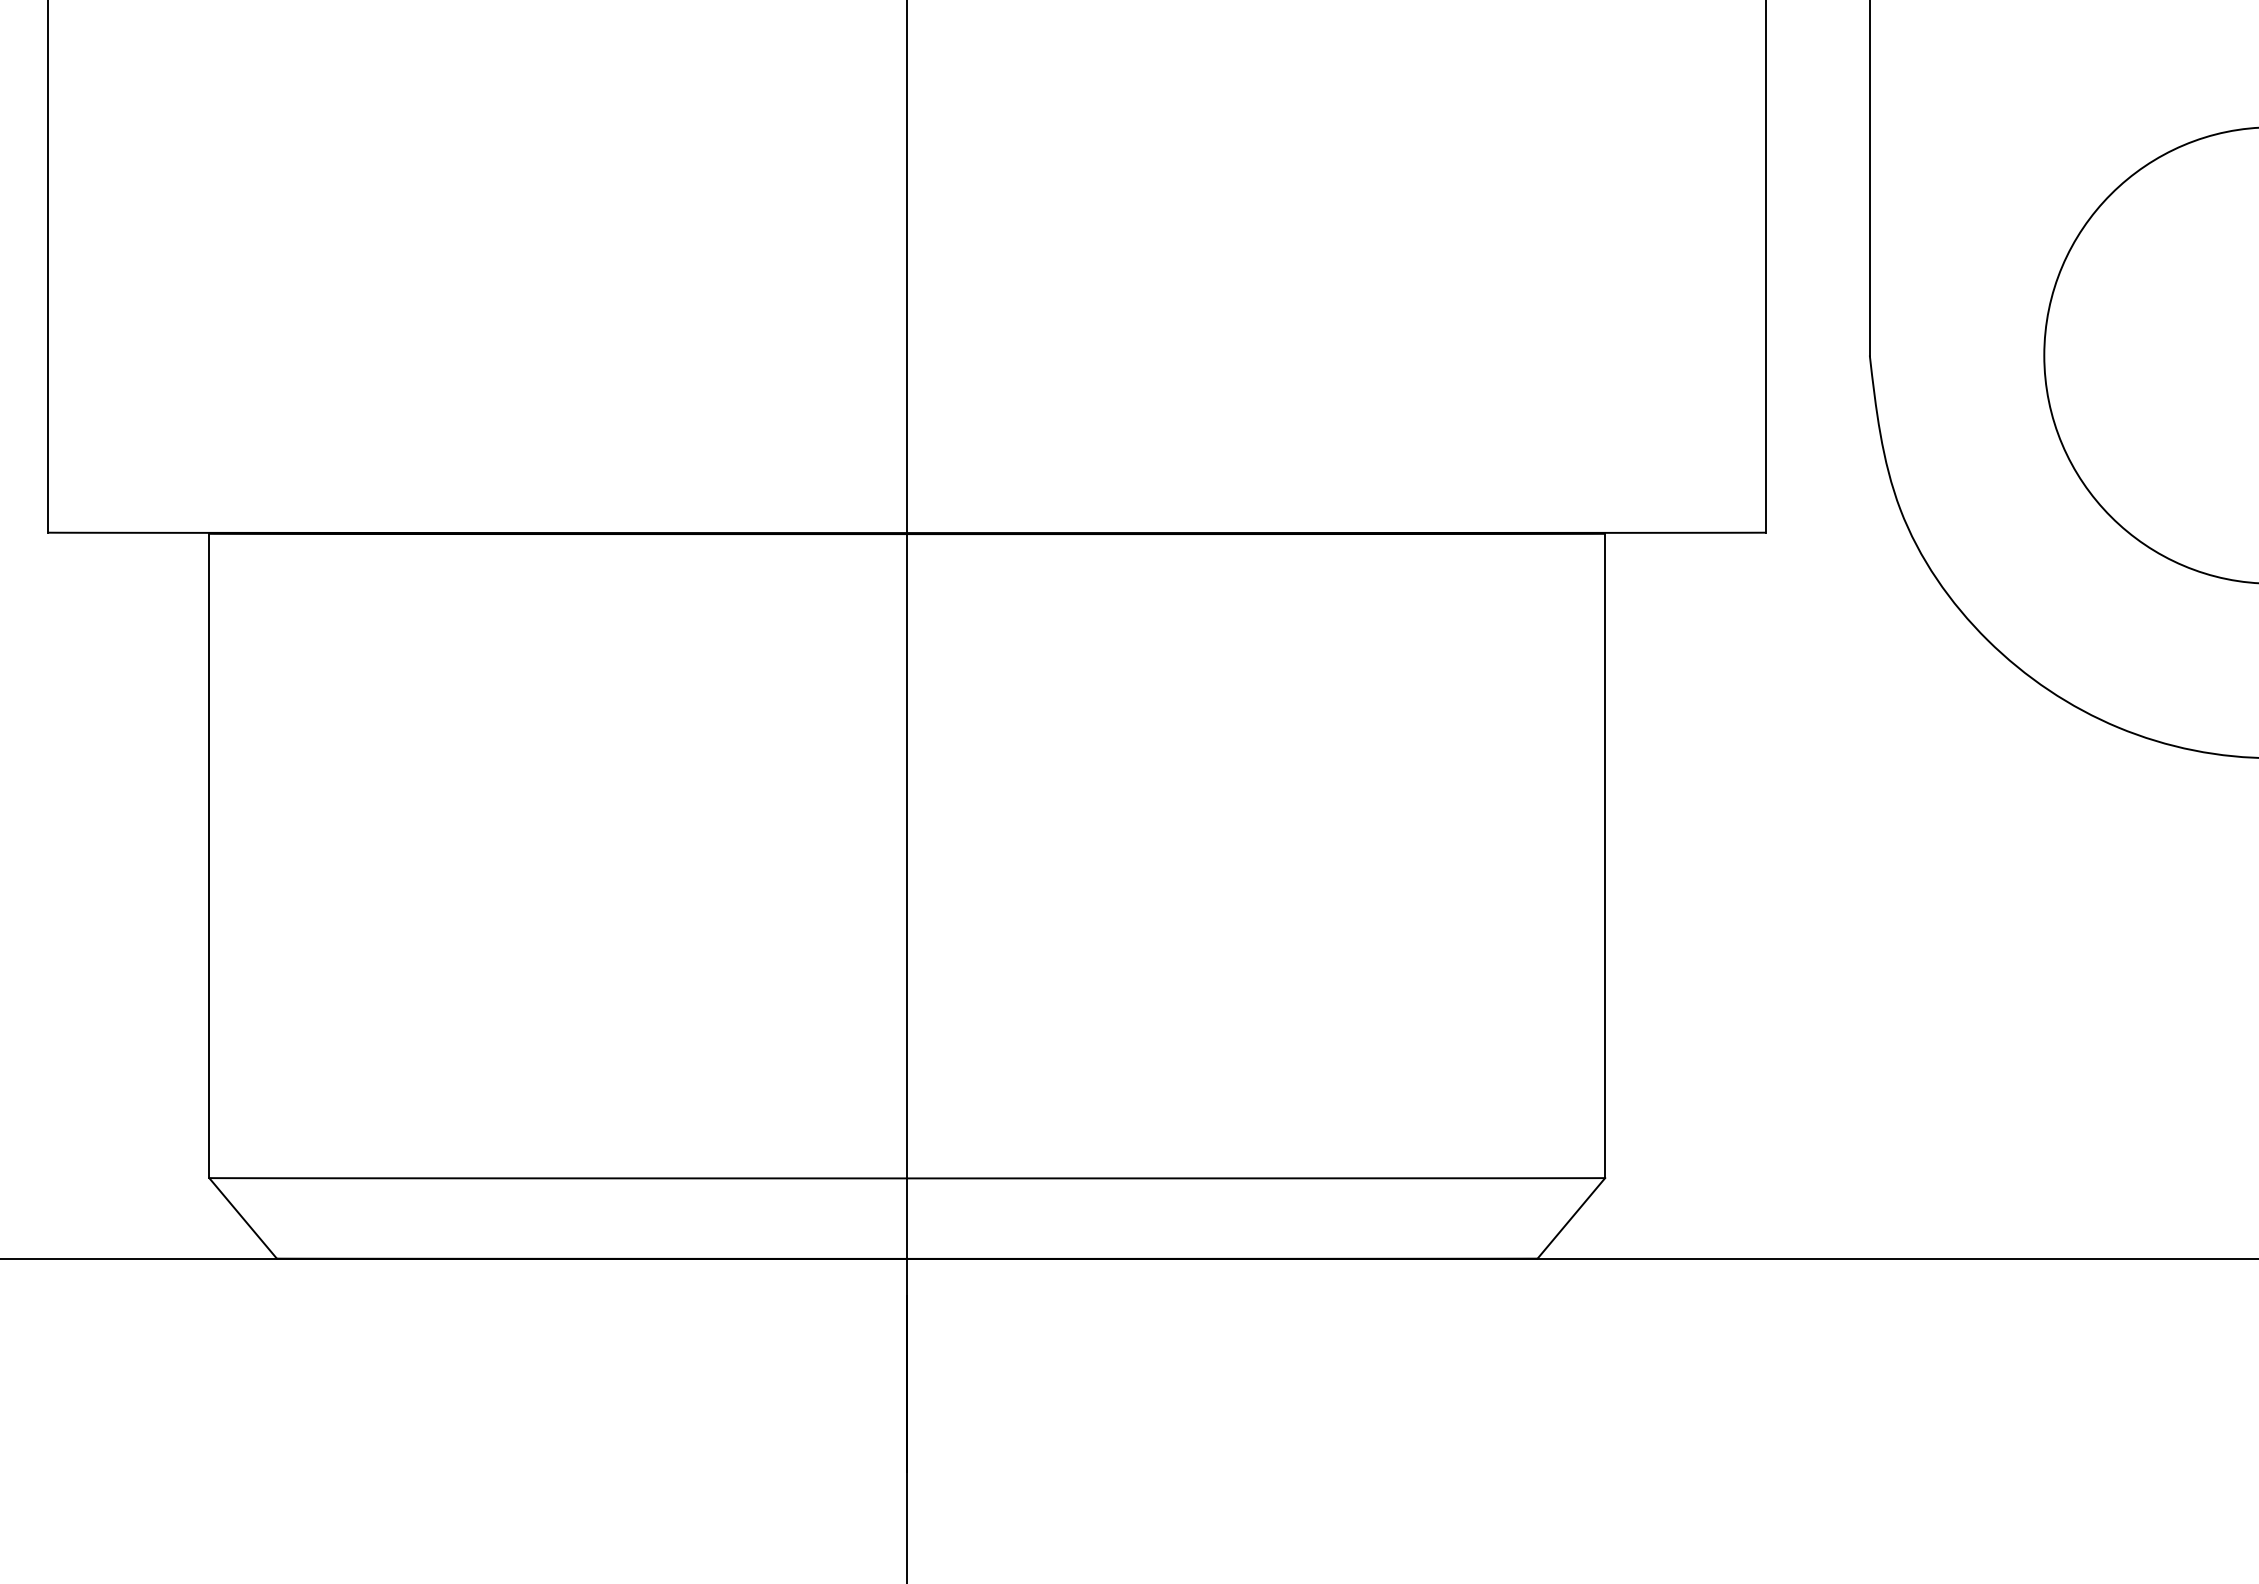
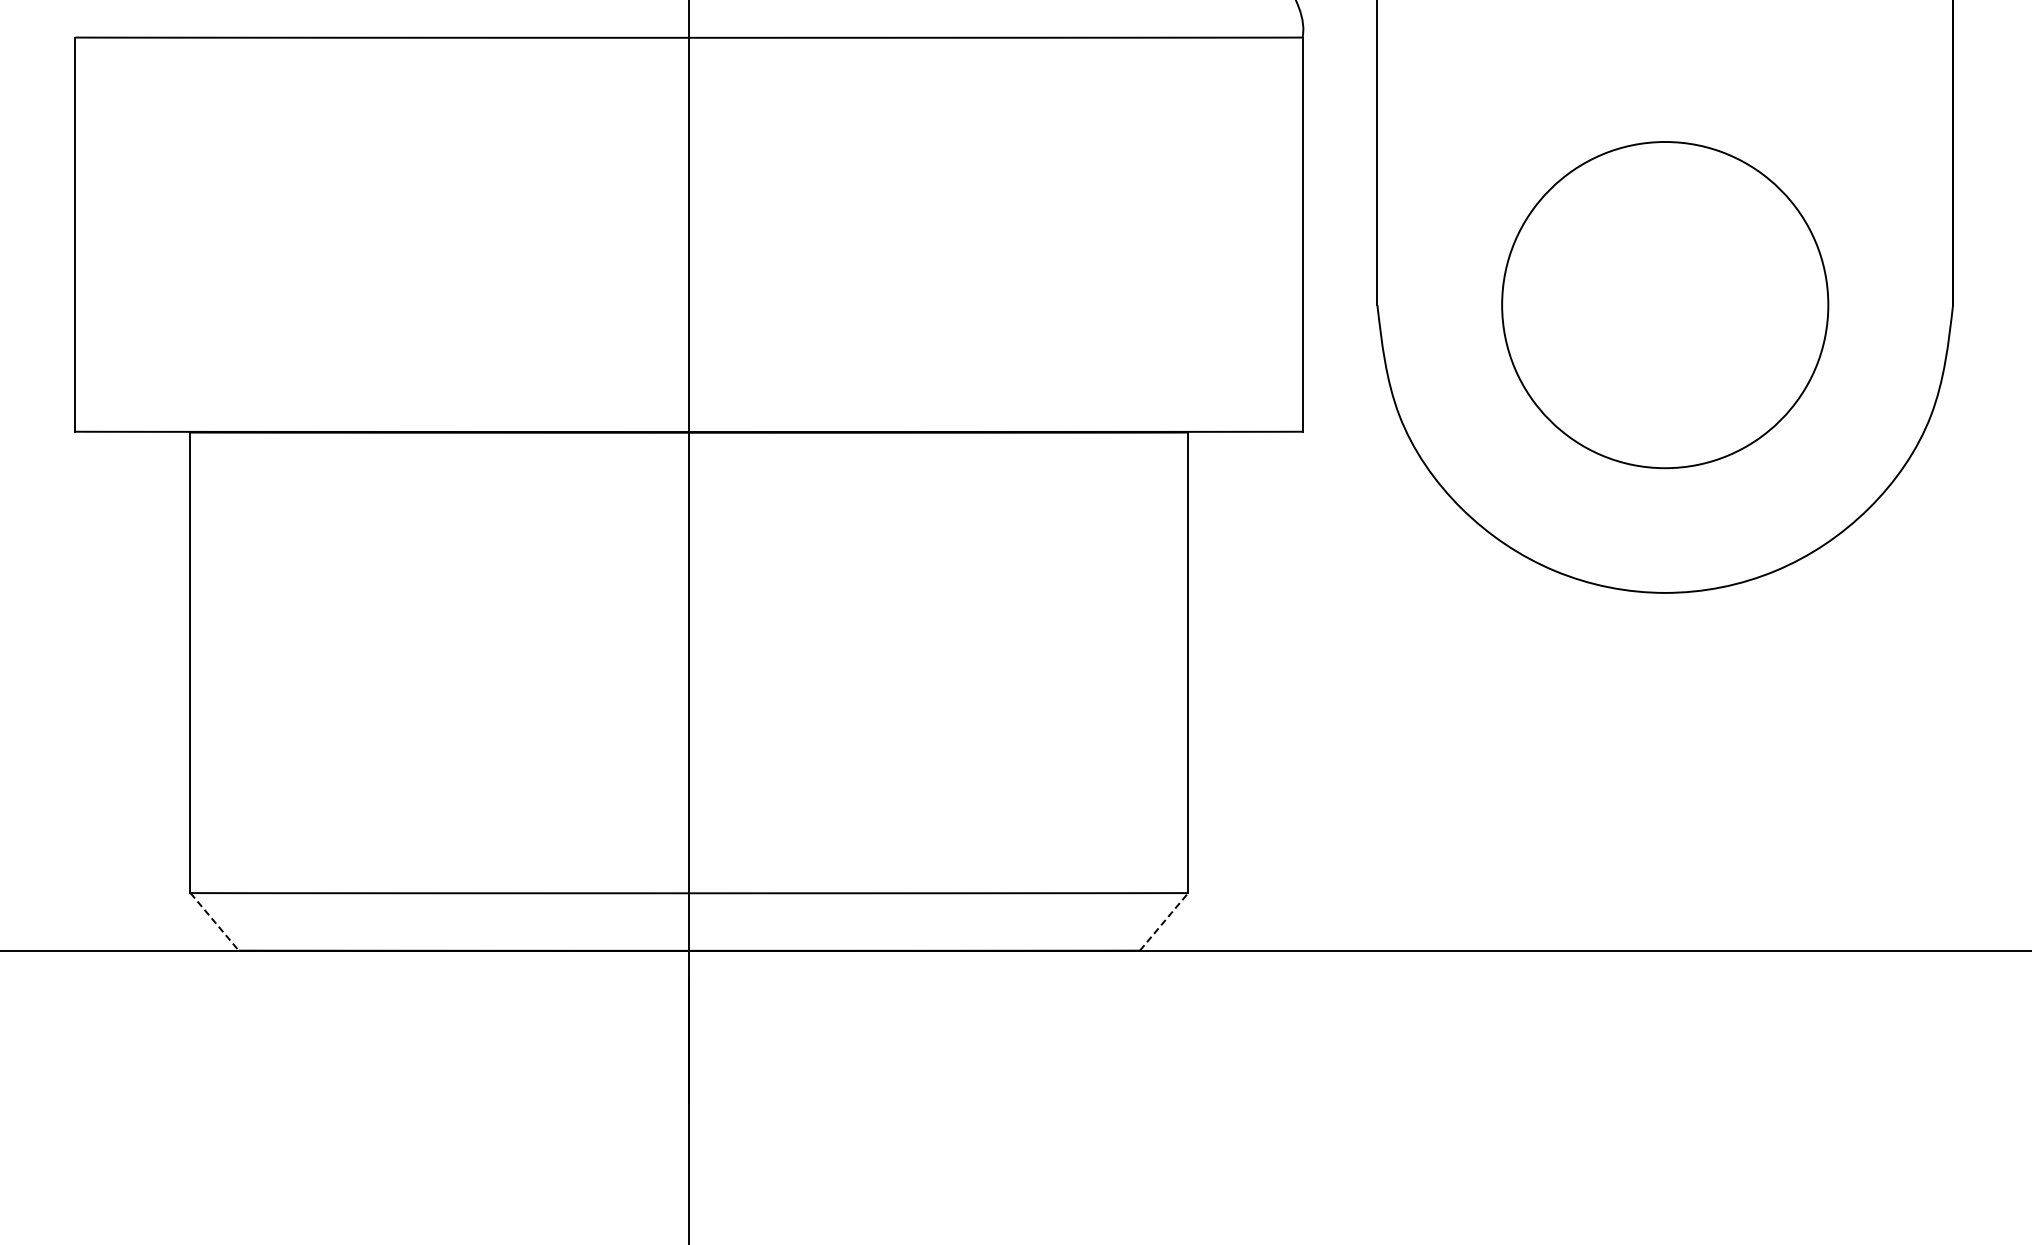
line: (242, 1217) -> (214, 921), solid -> dashed
line: (1571, 1217) -> (1164, 921), solid -> dashed

